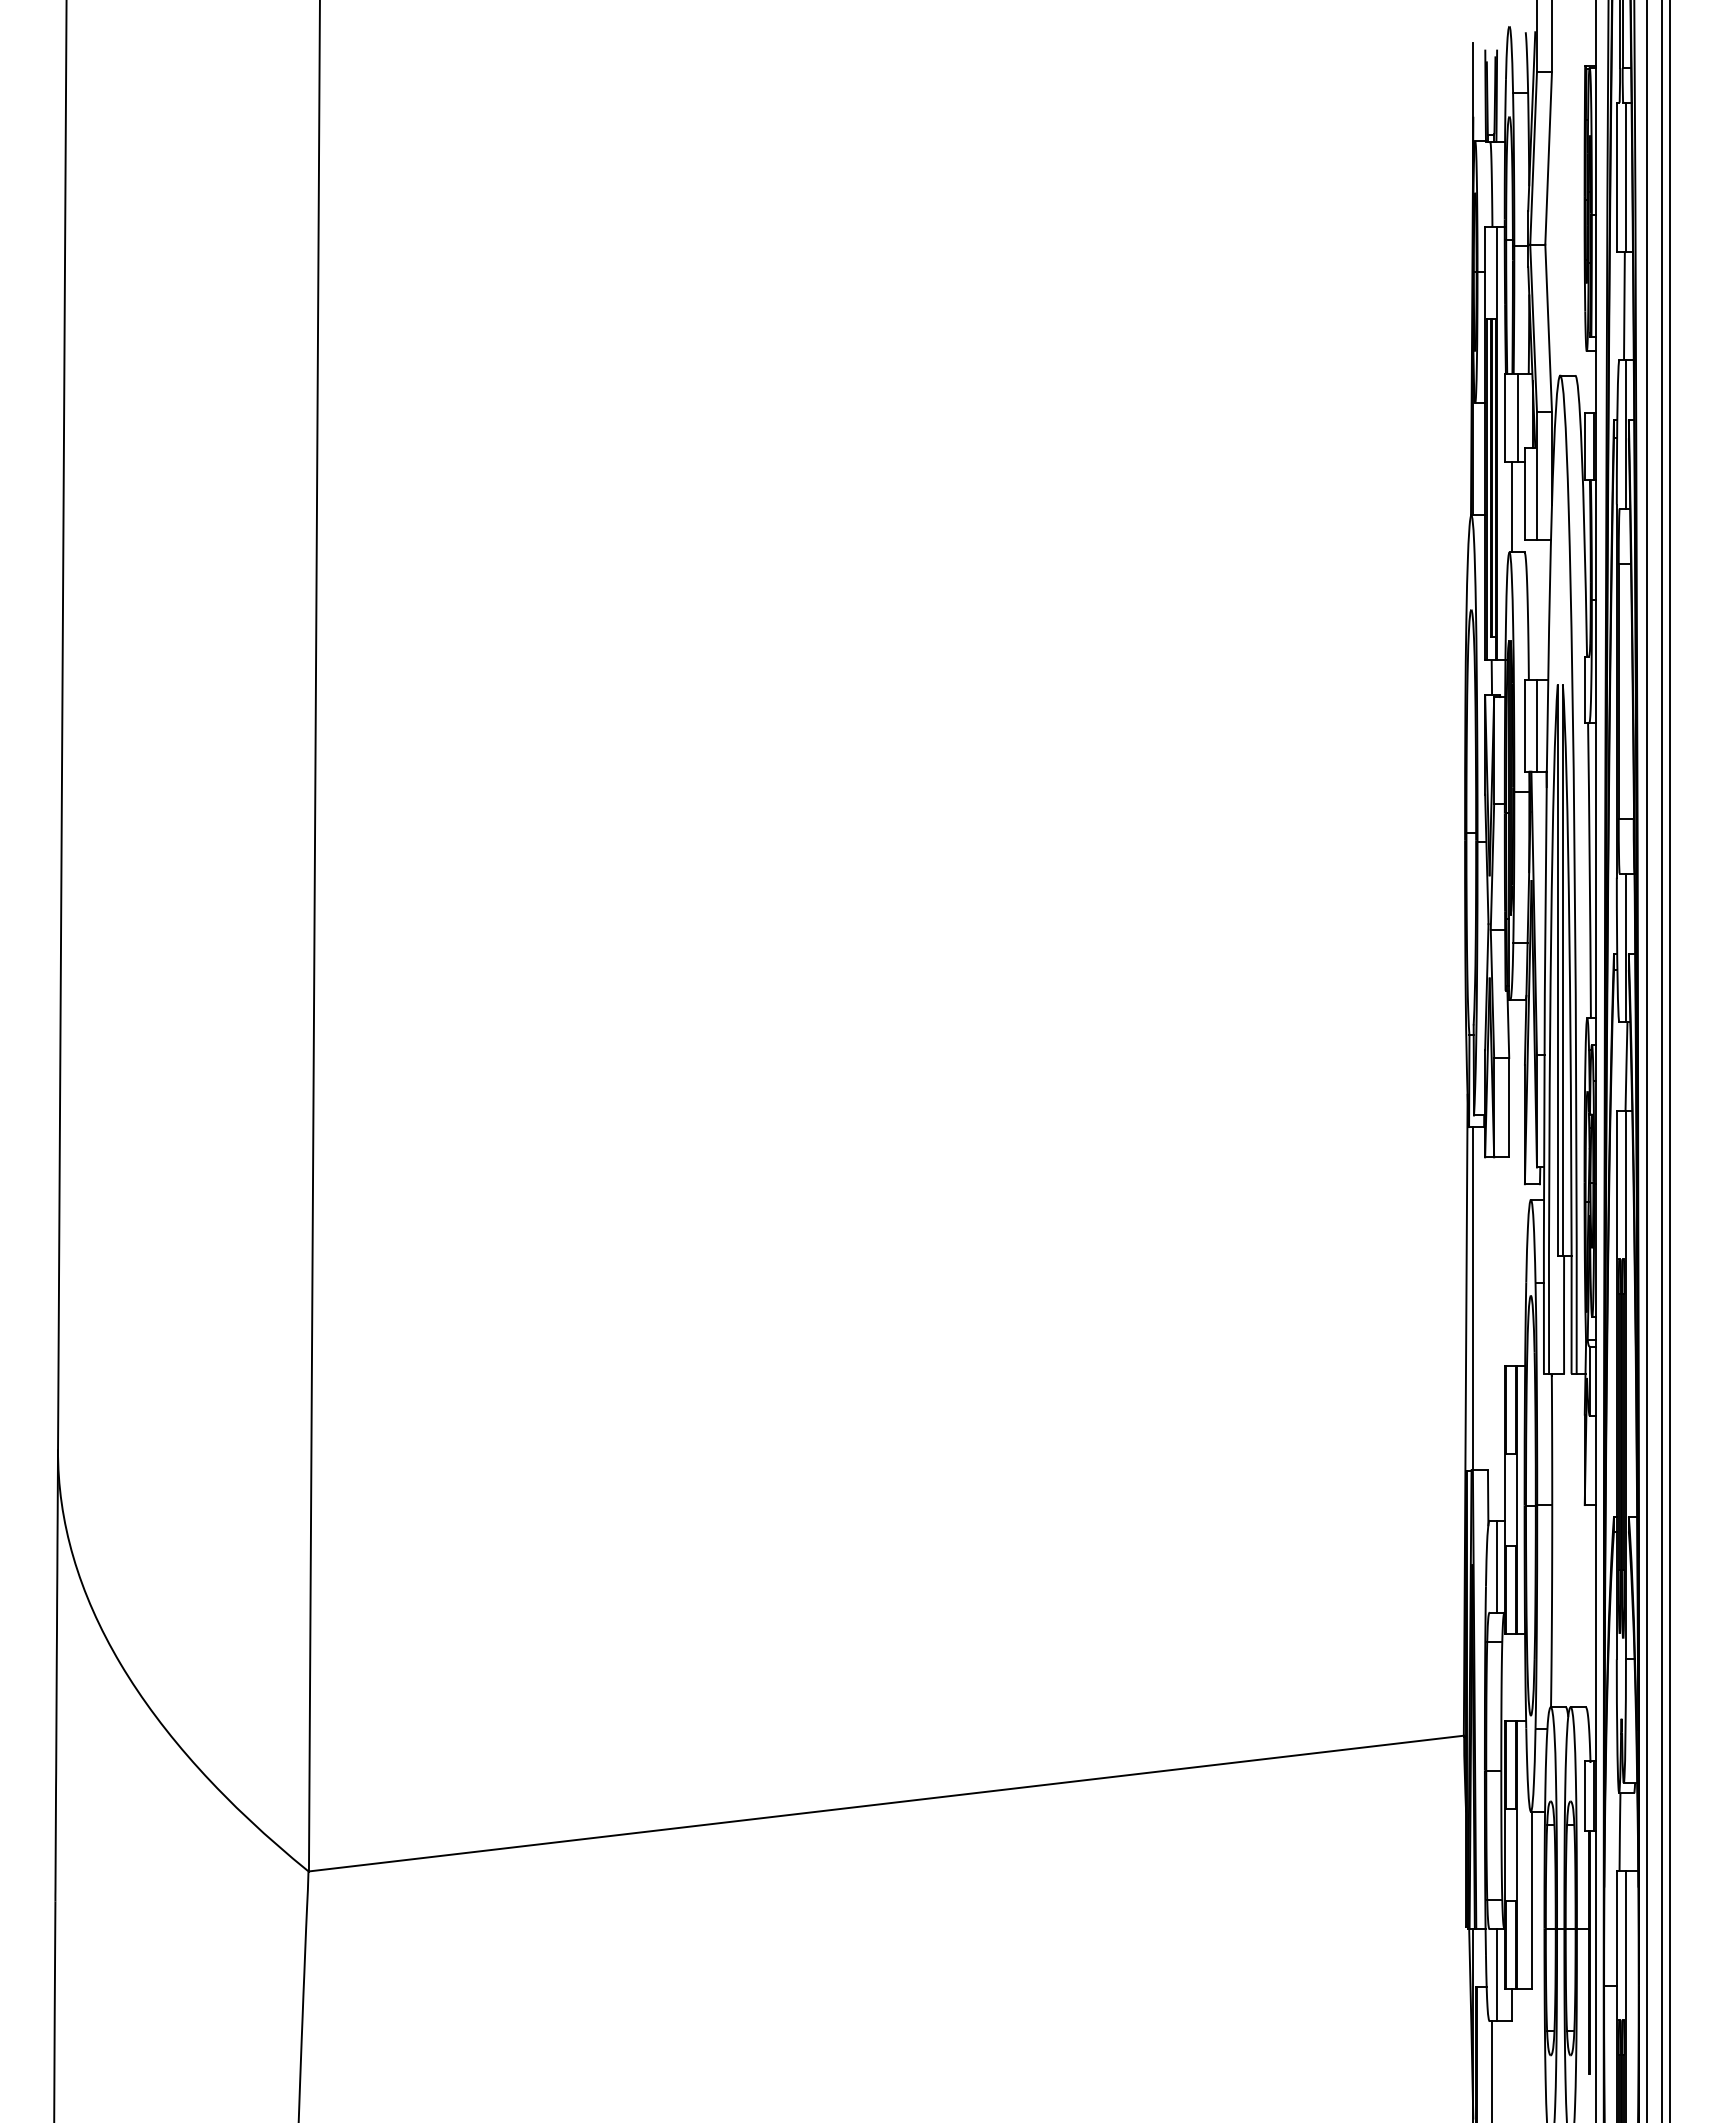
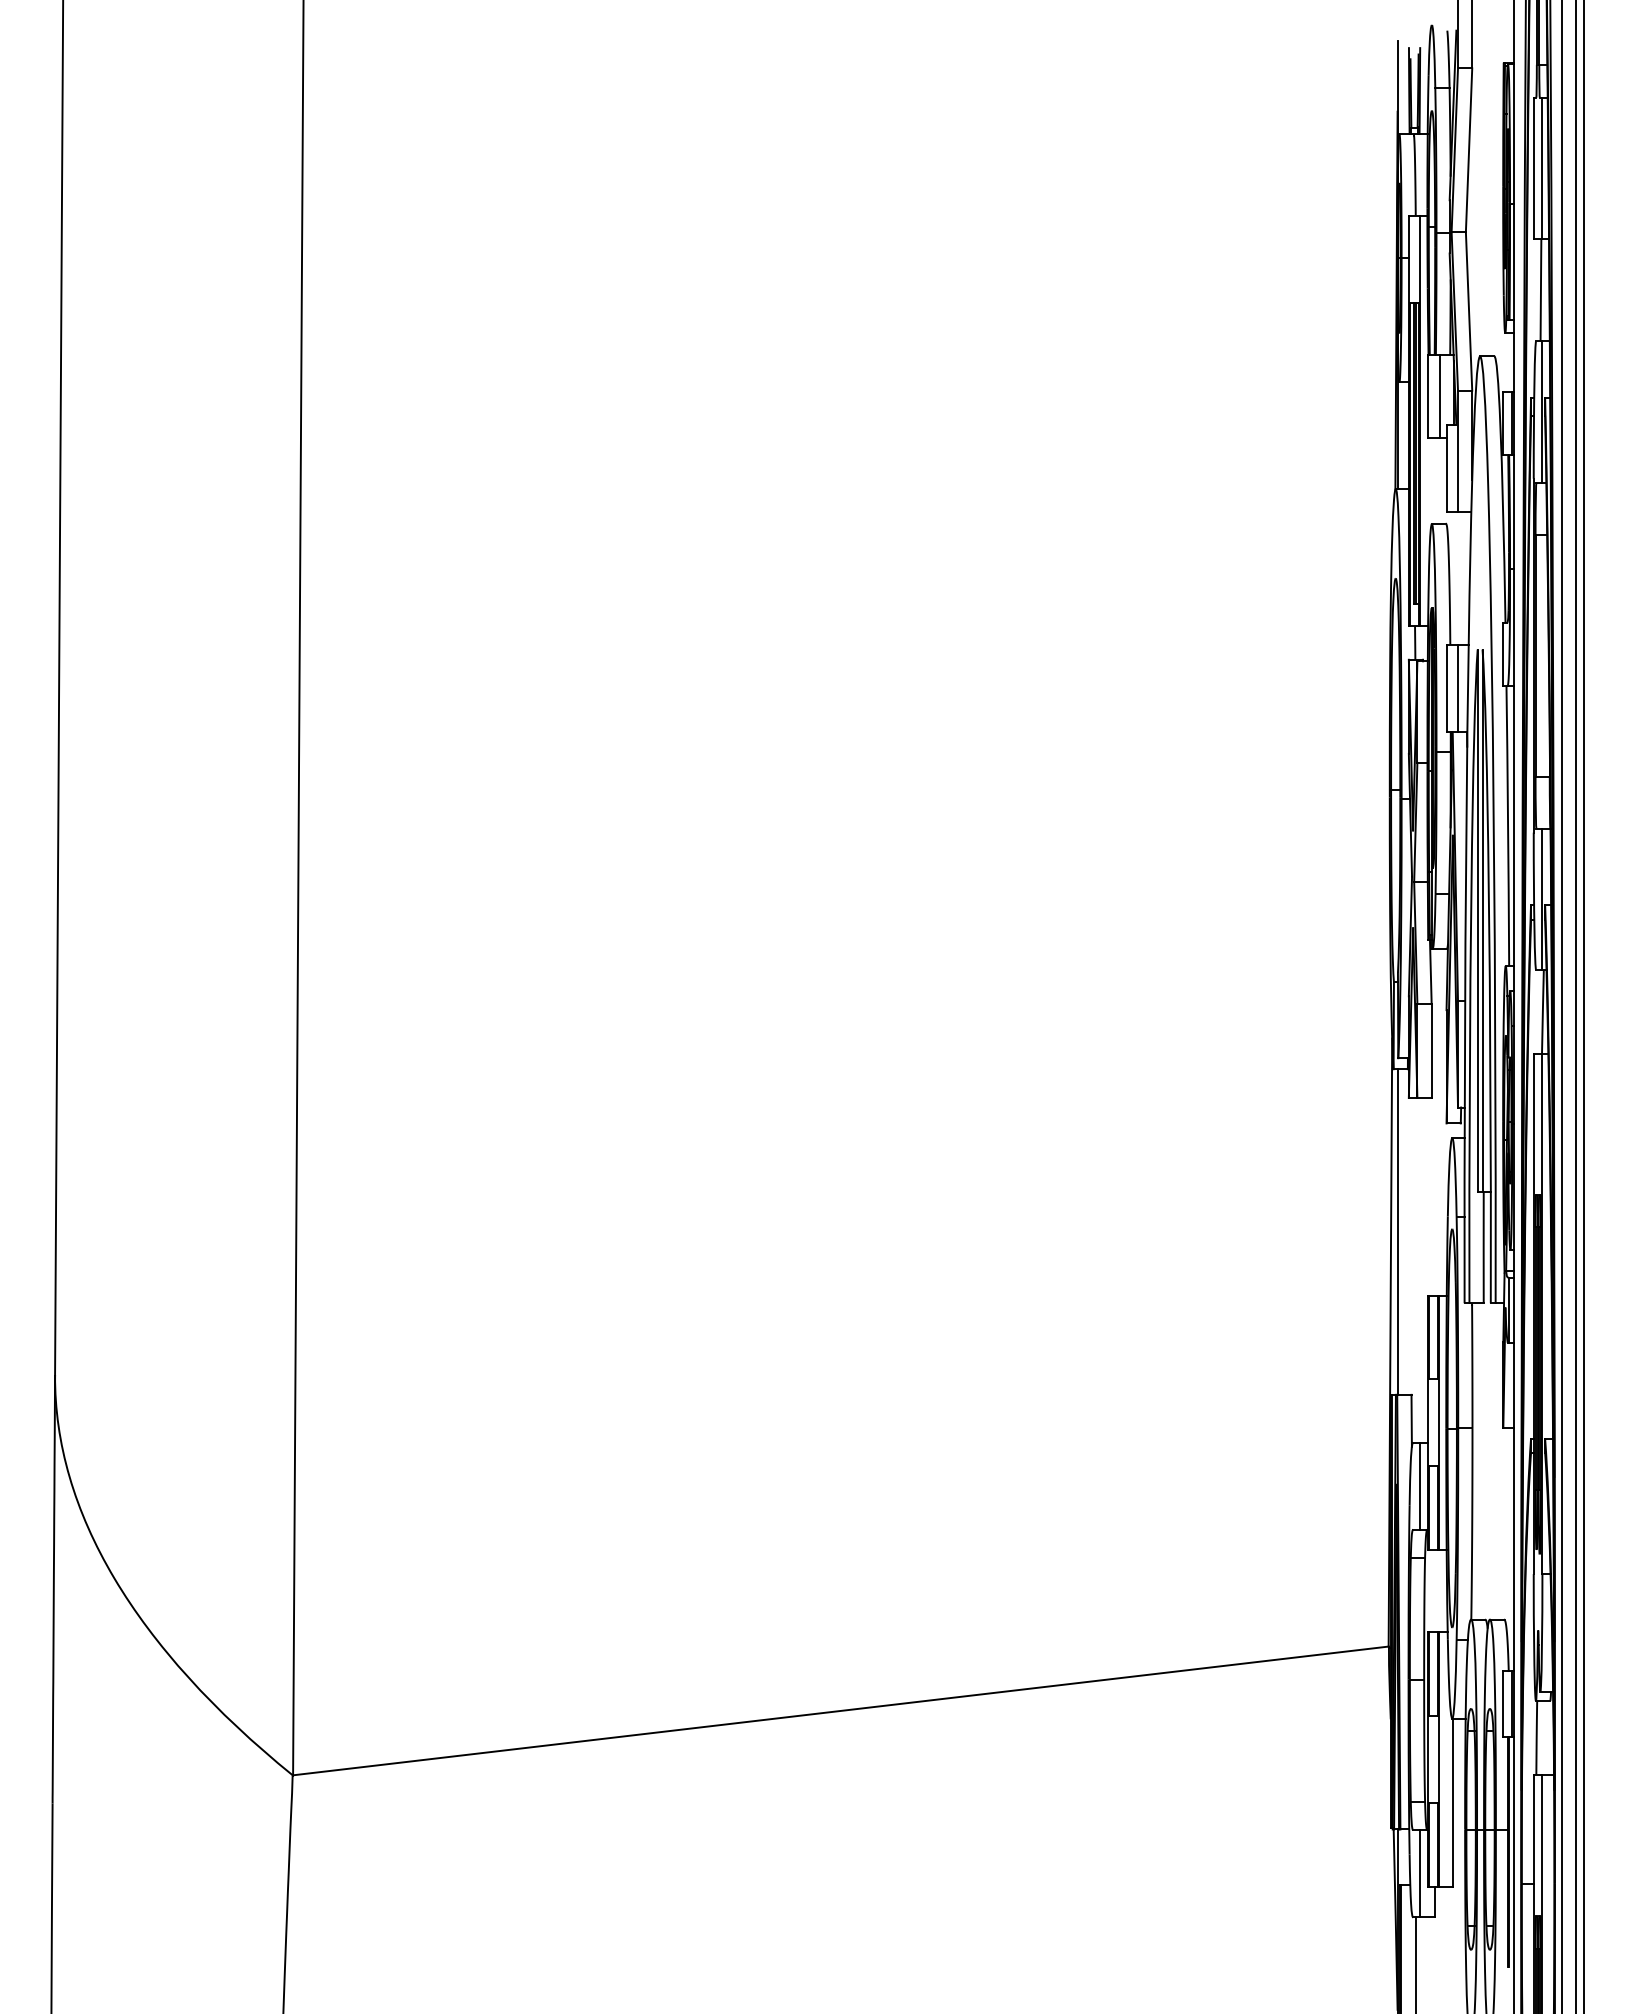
line: (1512, 506) -> (1434, 480), removed

